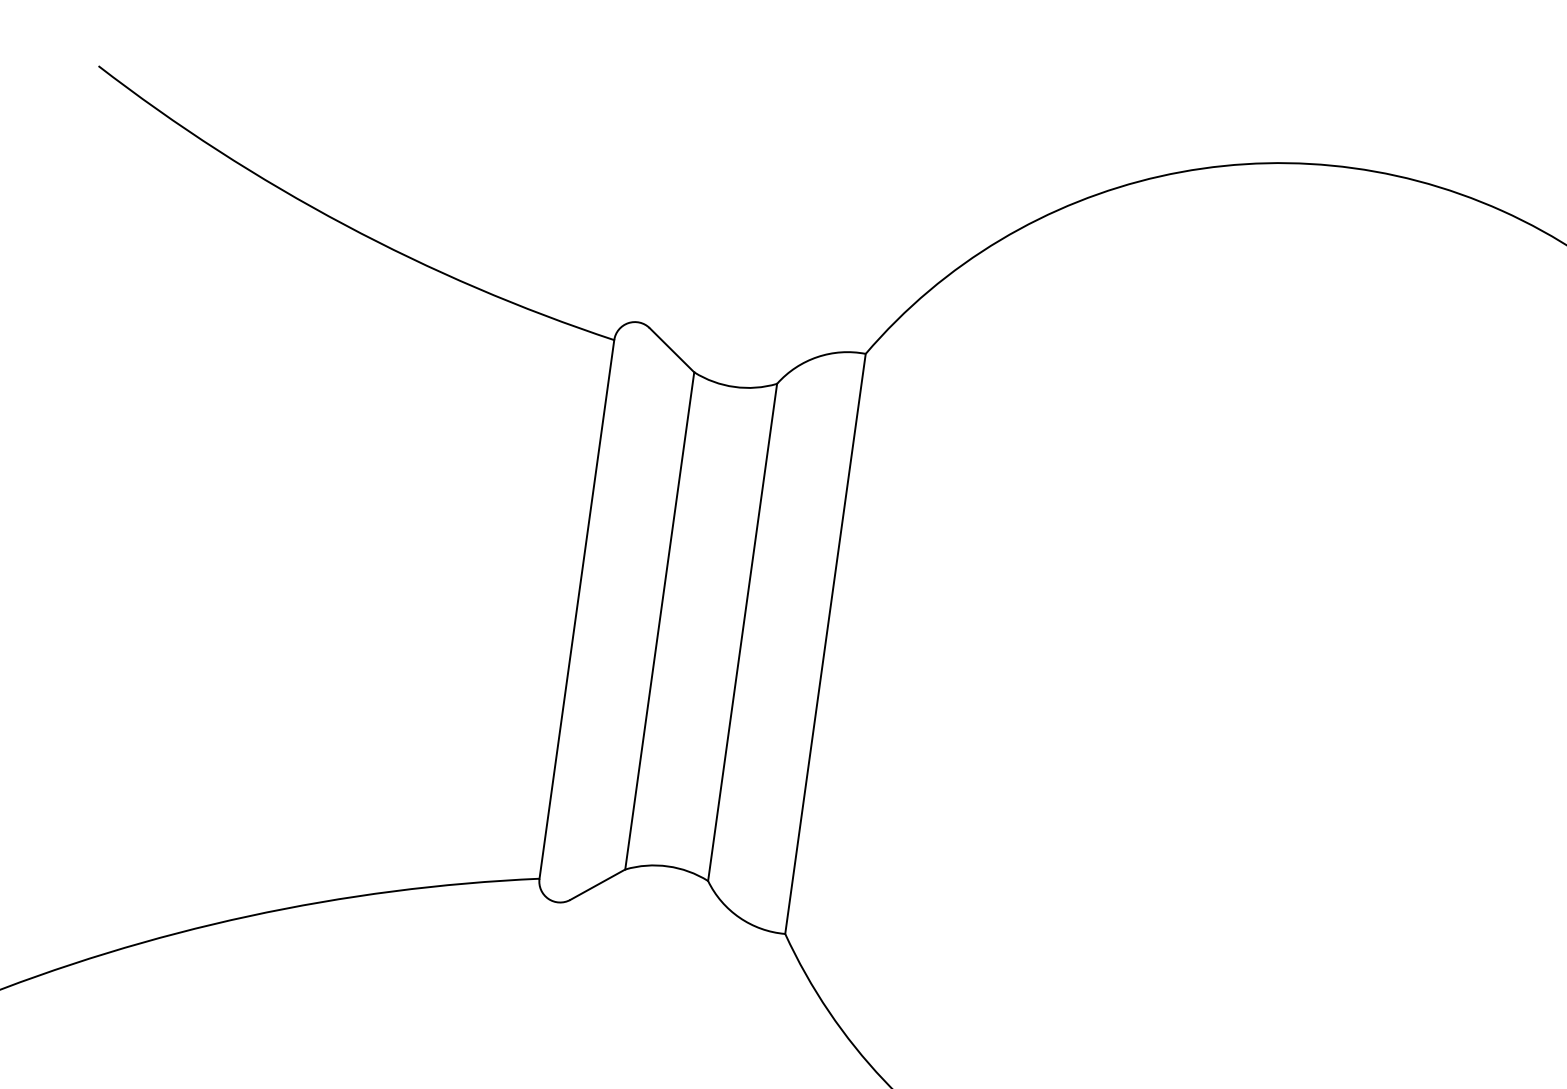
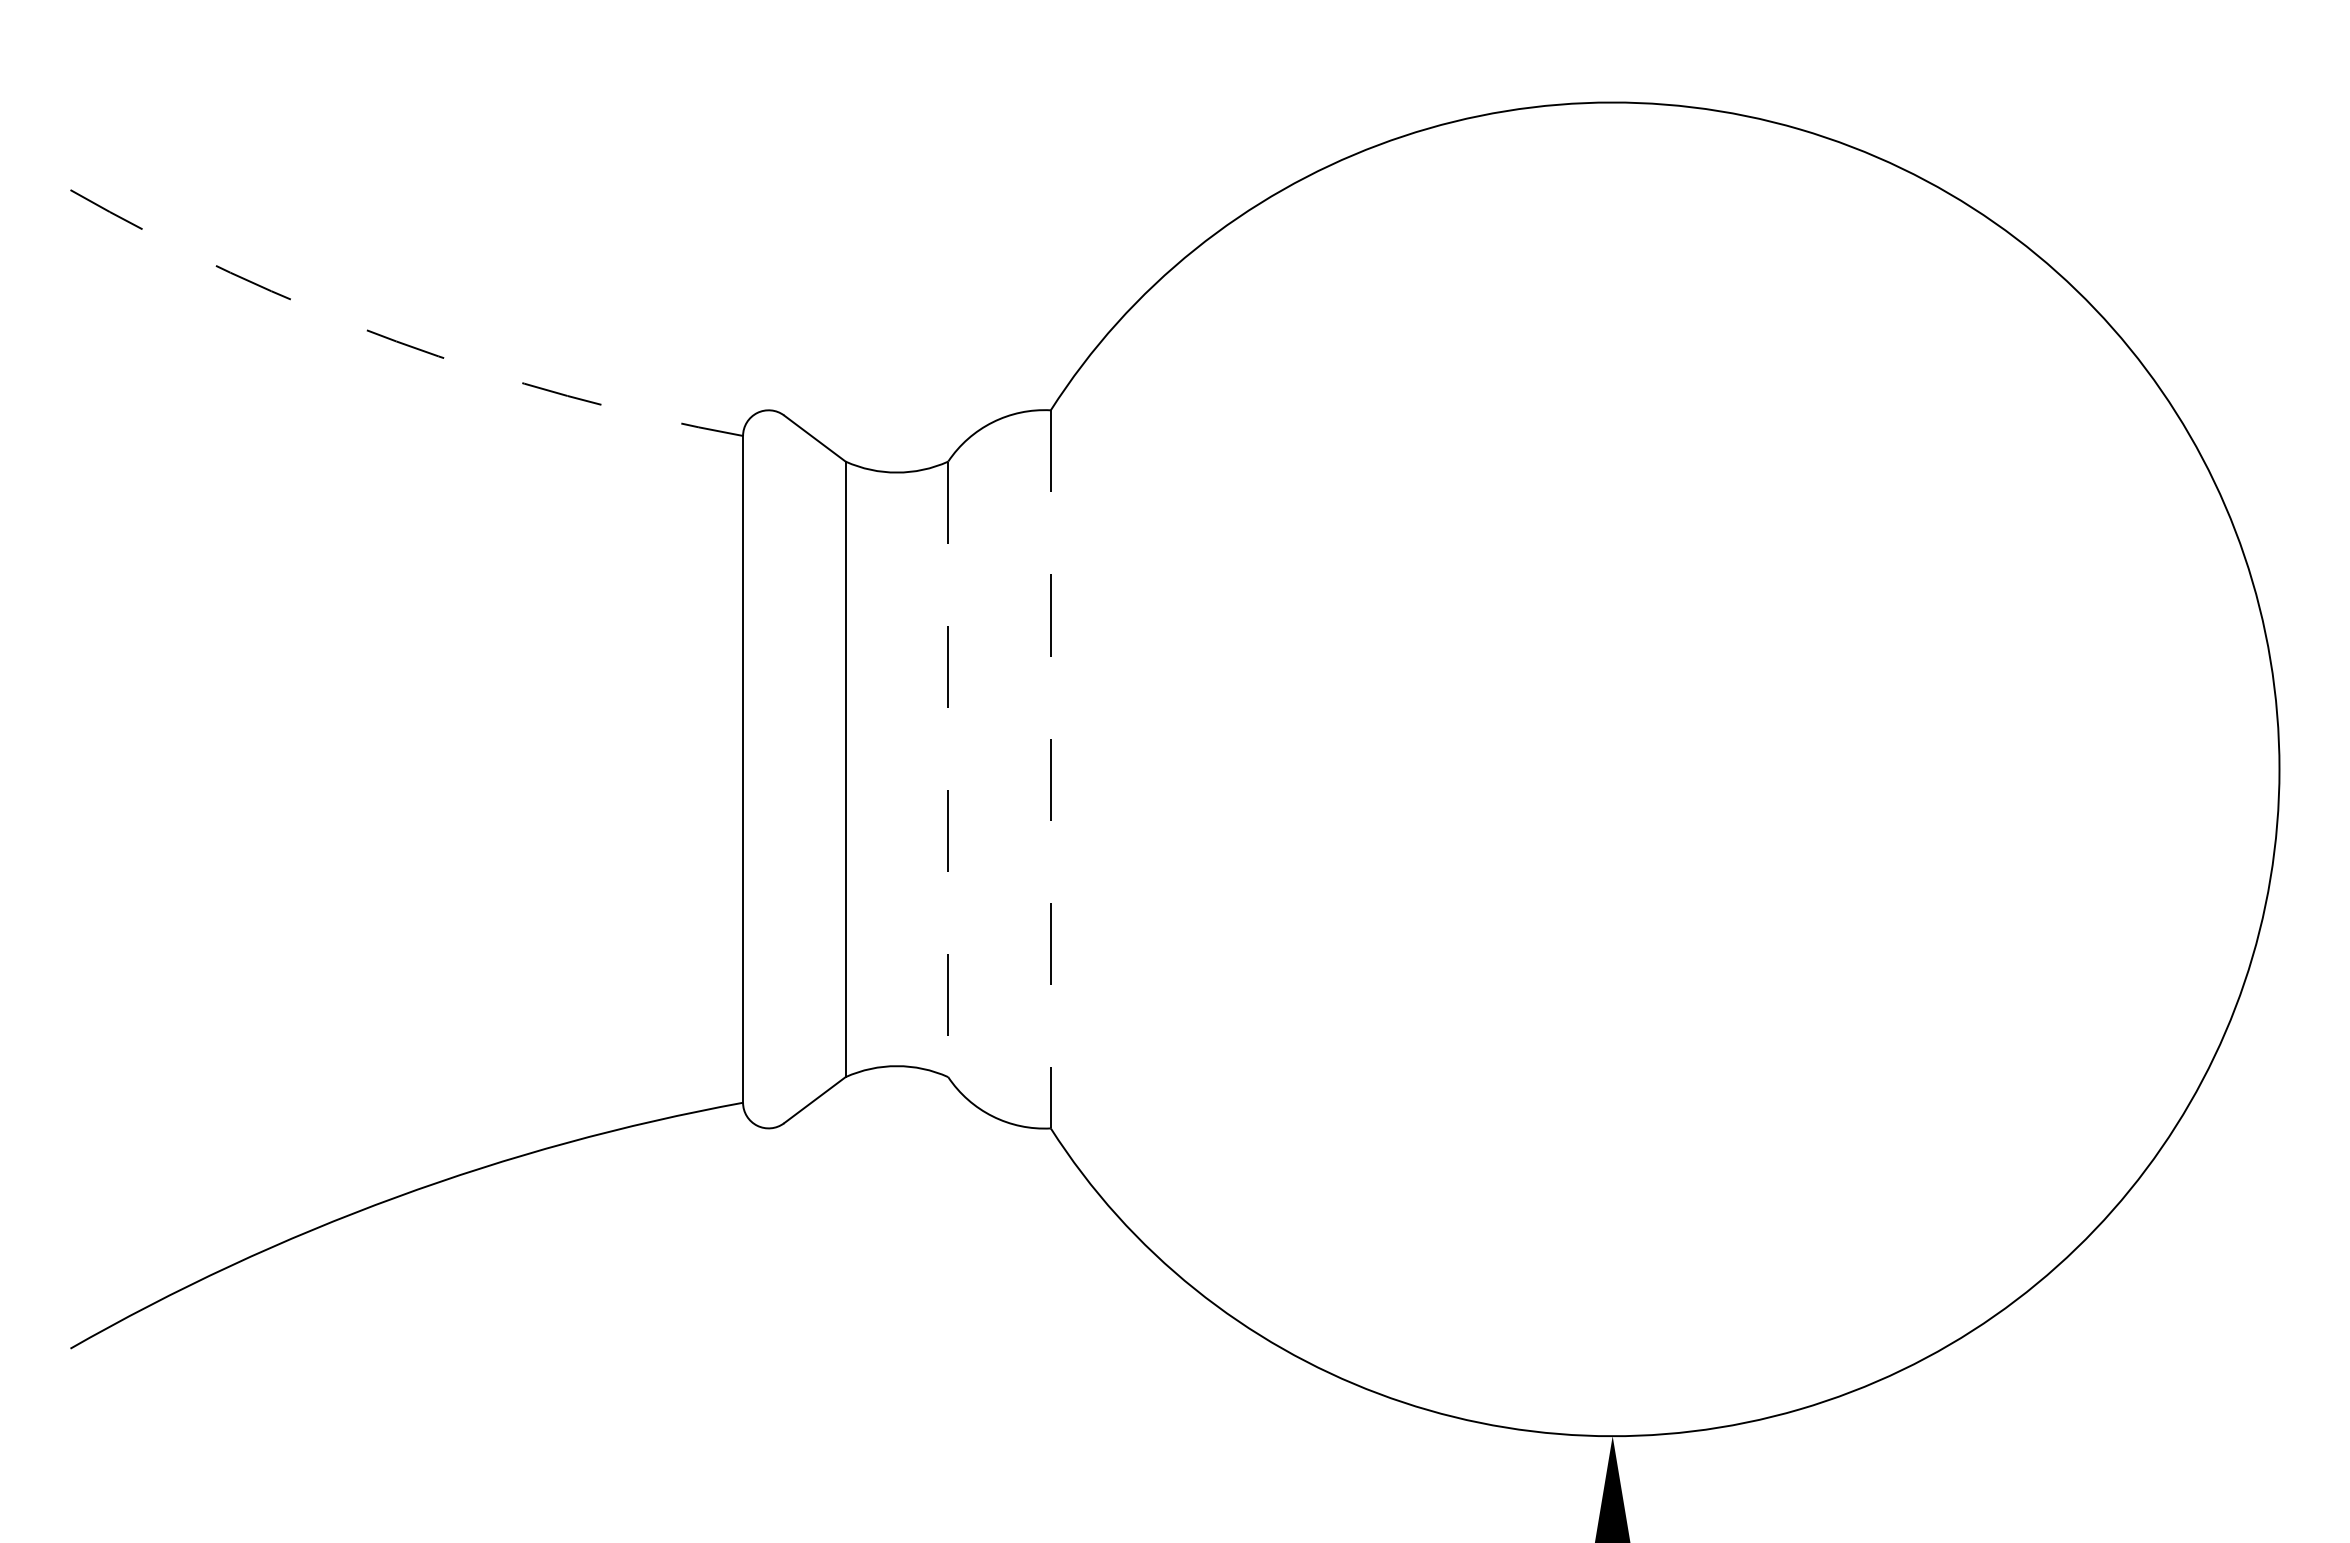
arc: (344, 224) -> (396, 341), solid -> dashed
line: (742, 632) -> (948, 769), solid -> dashed
line: (825, 643) -> (1050, 769), solid -> dashed

